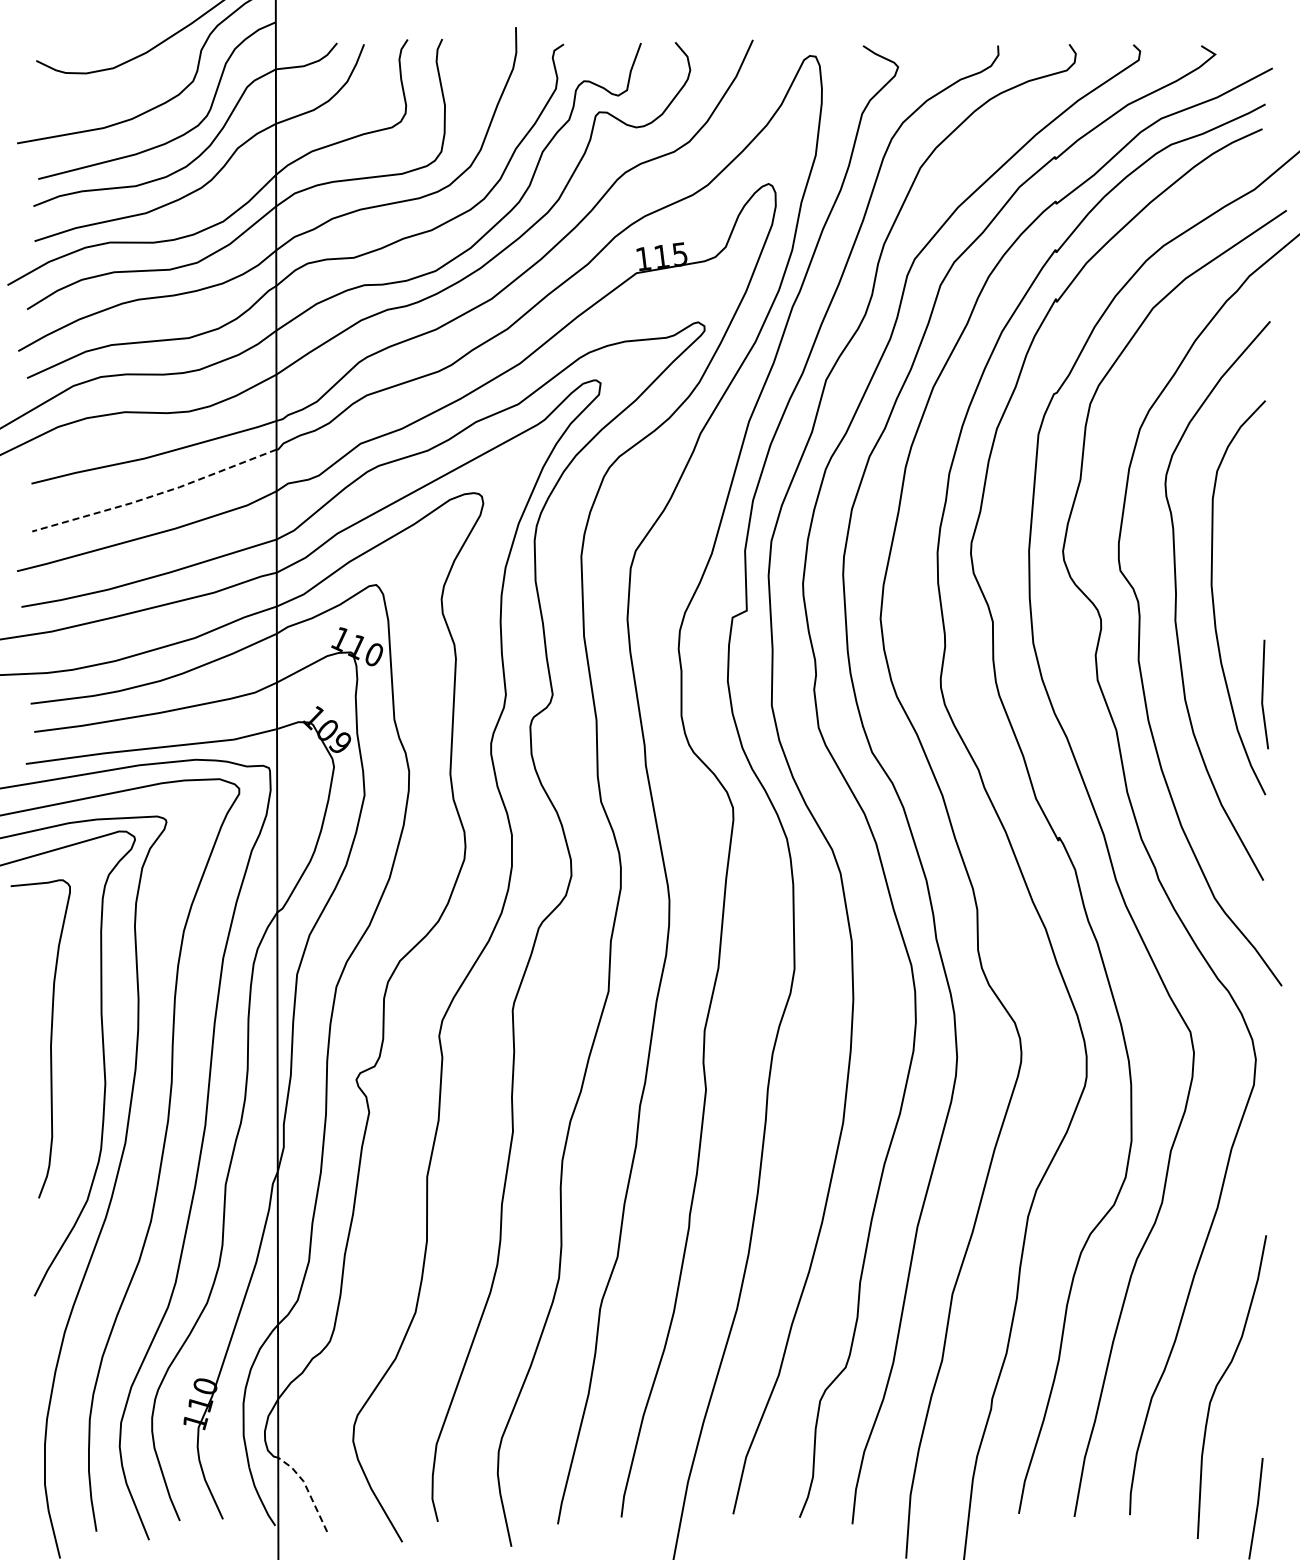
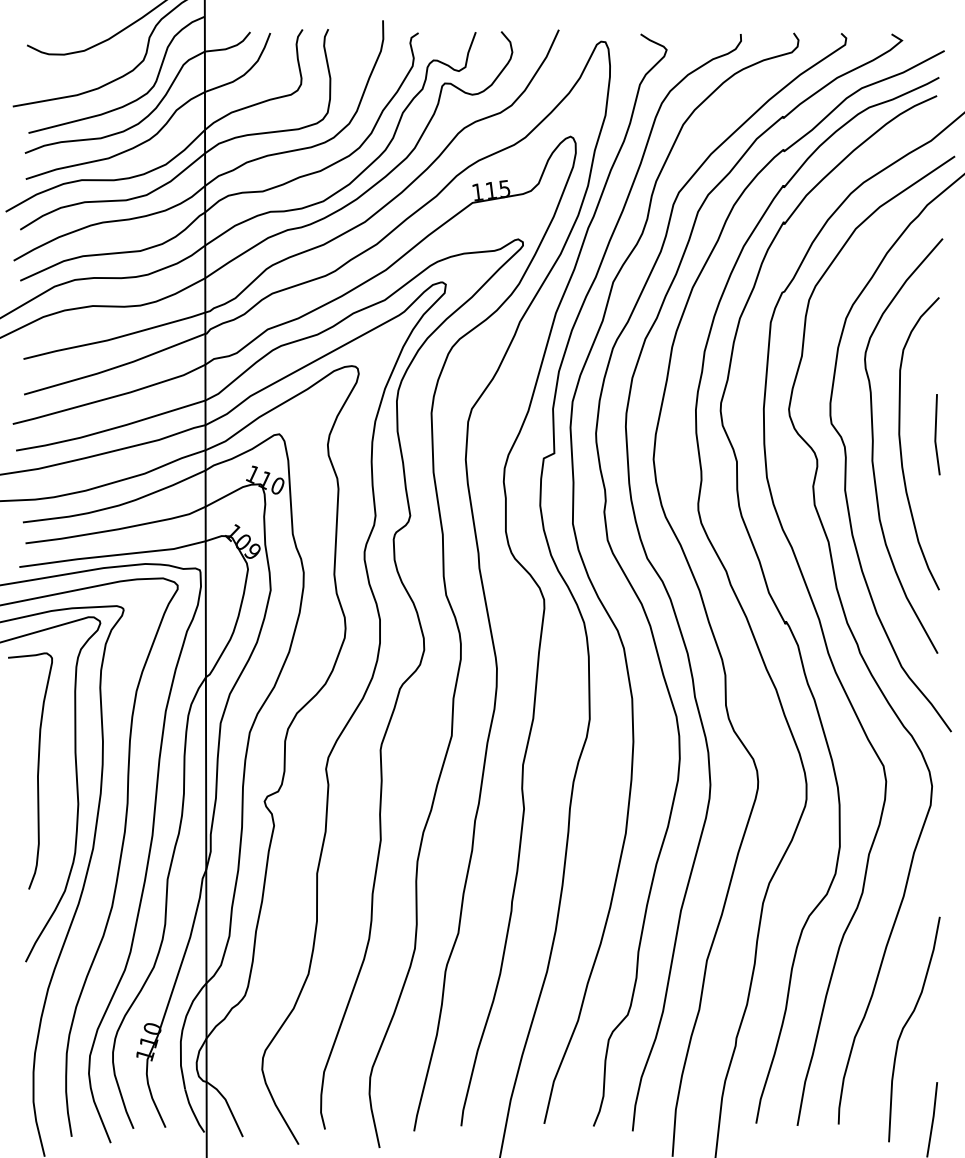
line: (155, 495) -> (115, 367), dashed -> solid
line: (1263, 694) -> (936, 434), moved
line: (307, 1489) -> (228, 1105), dashed -> solid

